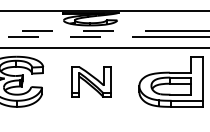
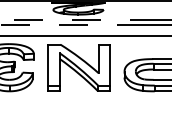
part: (91, 81) -> (79, 67), size x1.67

